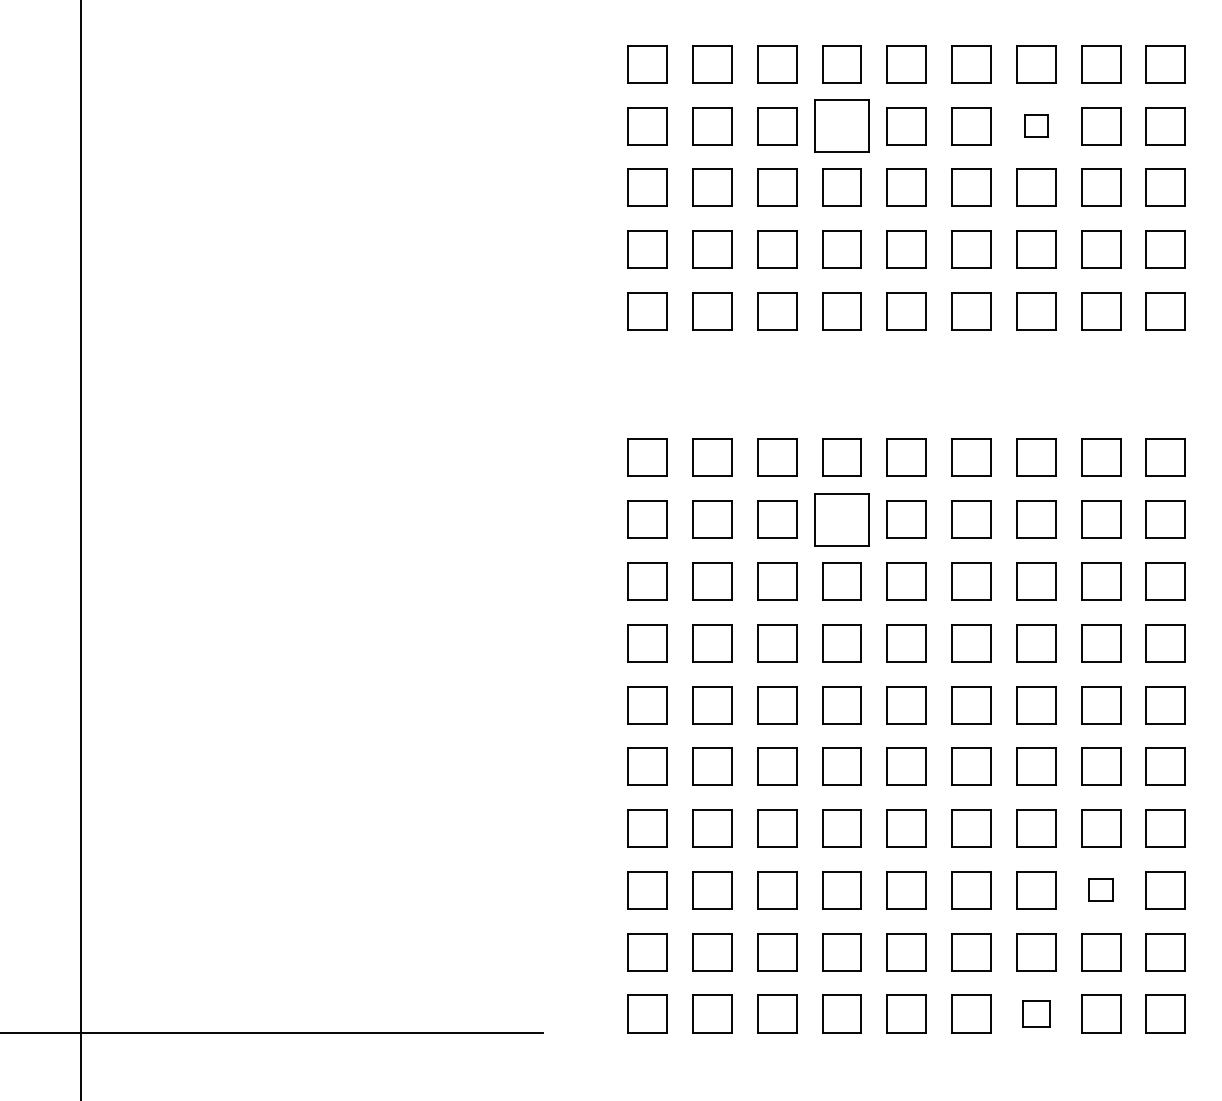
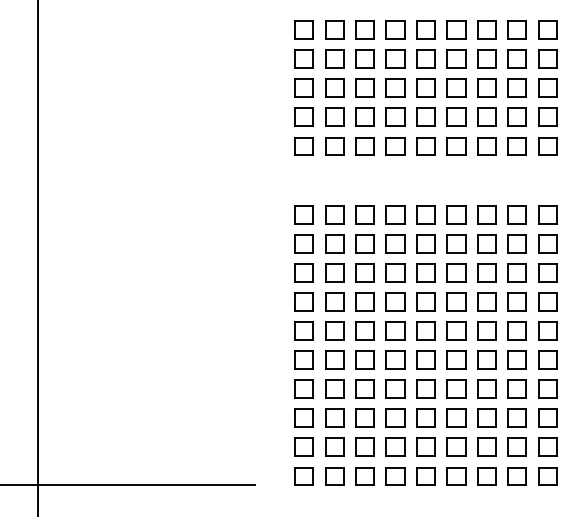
part: (841, 124) -> (395, 58), size x0.71
part: (1035, 124) -> (486, 58), size x1.67
part: (841, 518) -> (395, 243), size x0.71
part: (1099, 889) -> (516, 417), size x1.67
part: (1035, 1014) -> (486, 476), size x1.43

